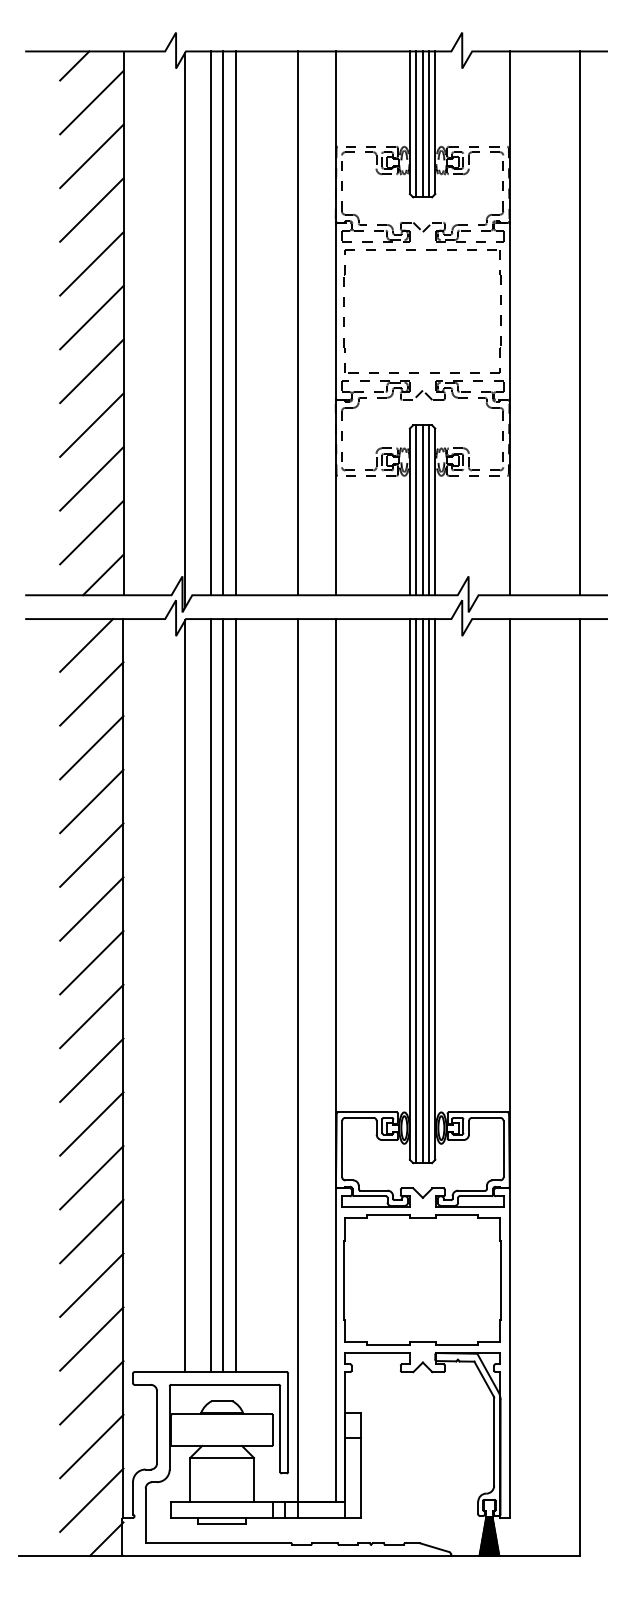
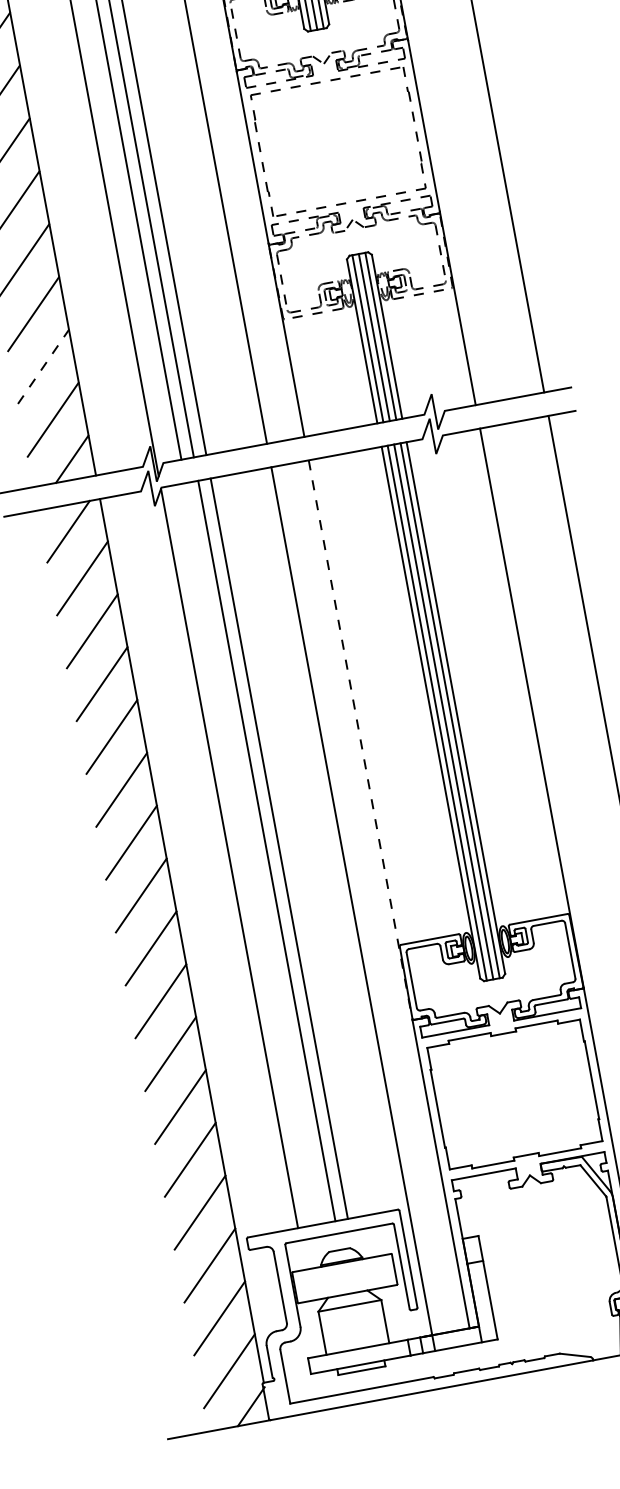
line: (91, 478) -> (42, 366), solid -> dashed
line: (335, 903) -> (360, 740), solid -> dashed
line: (210, 995) -> (254, 853), removed

